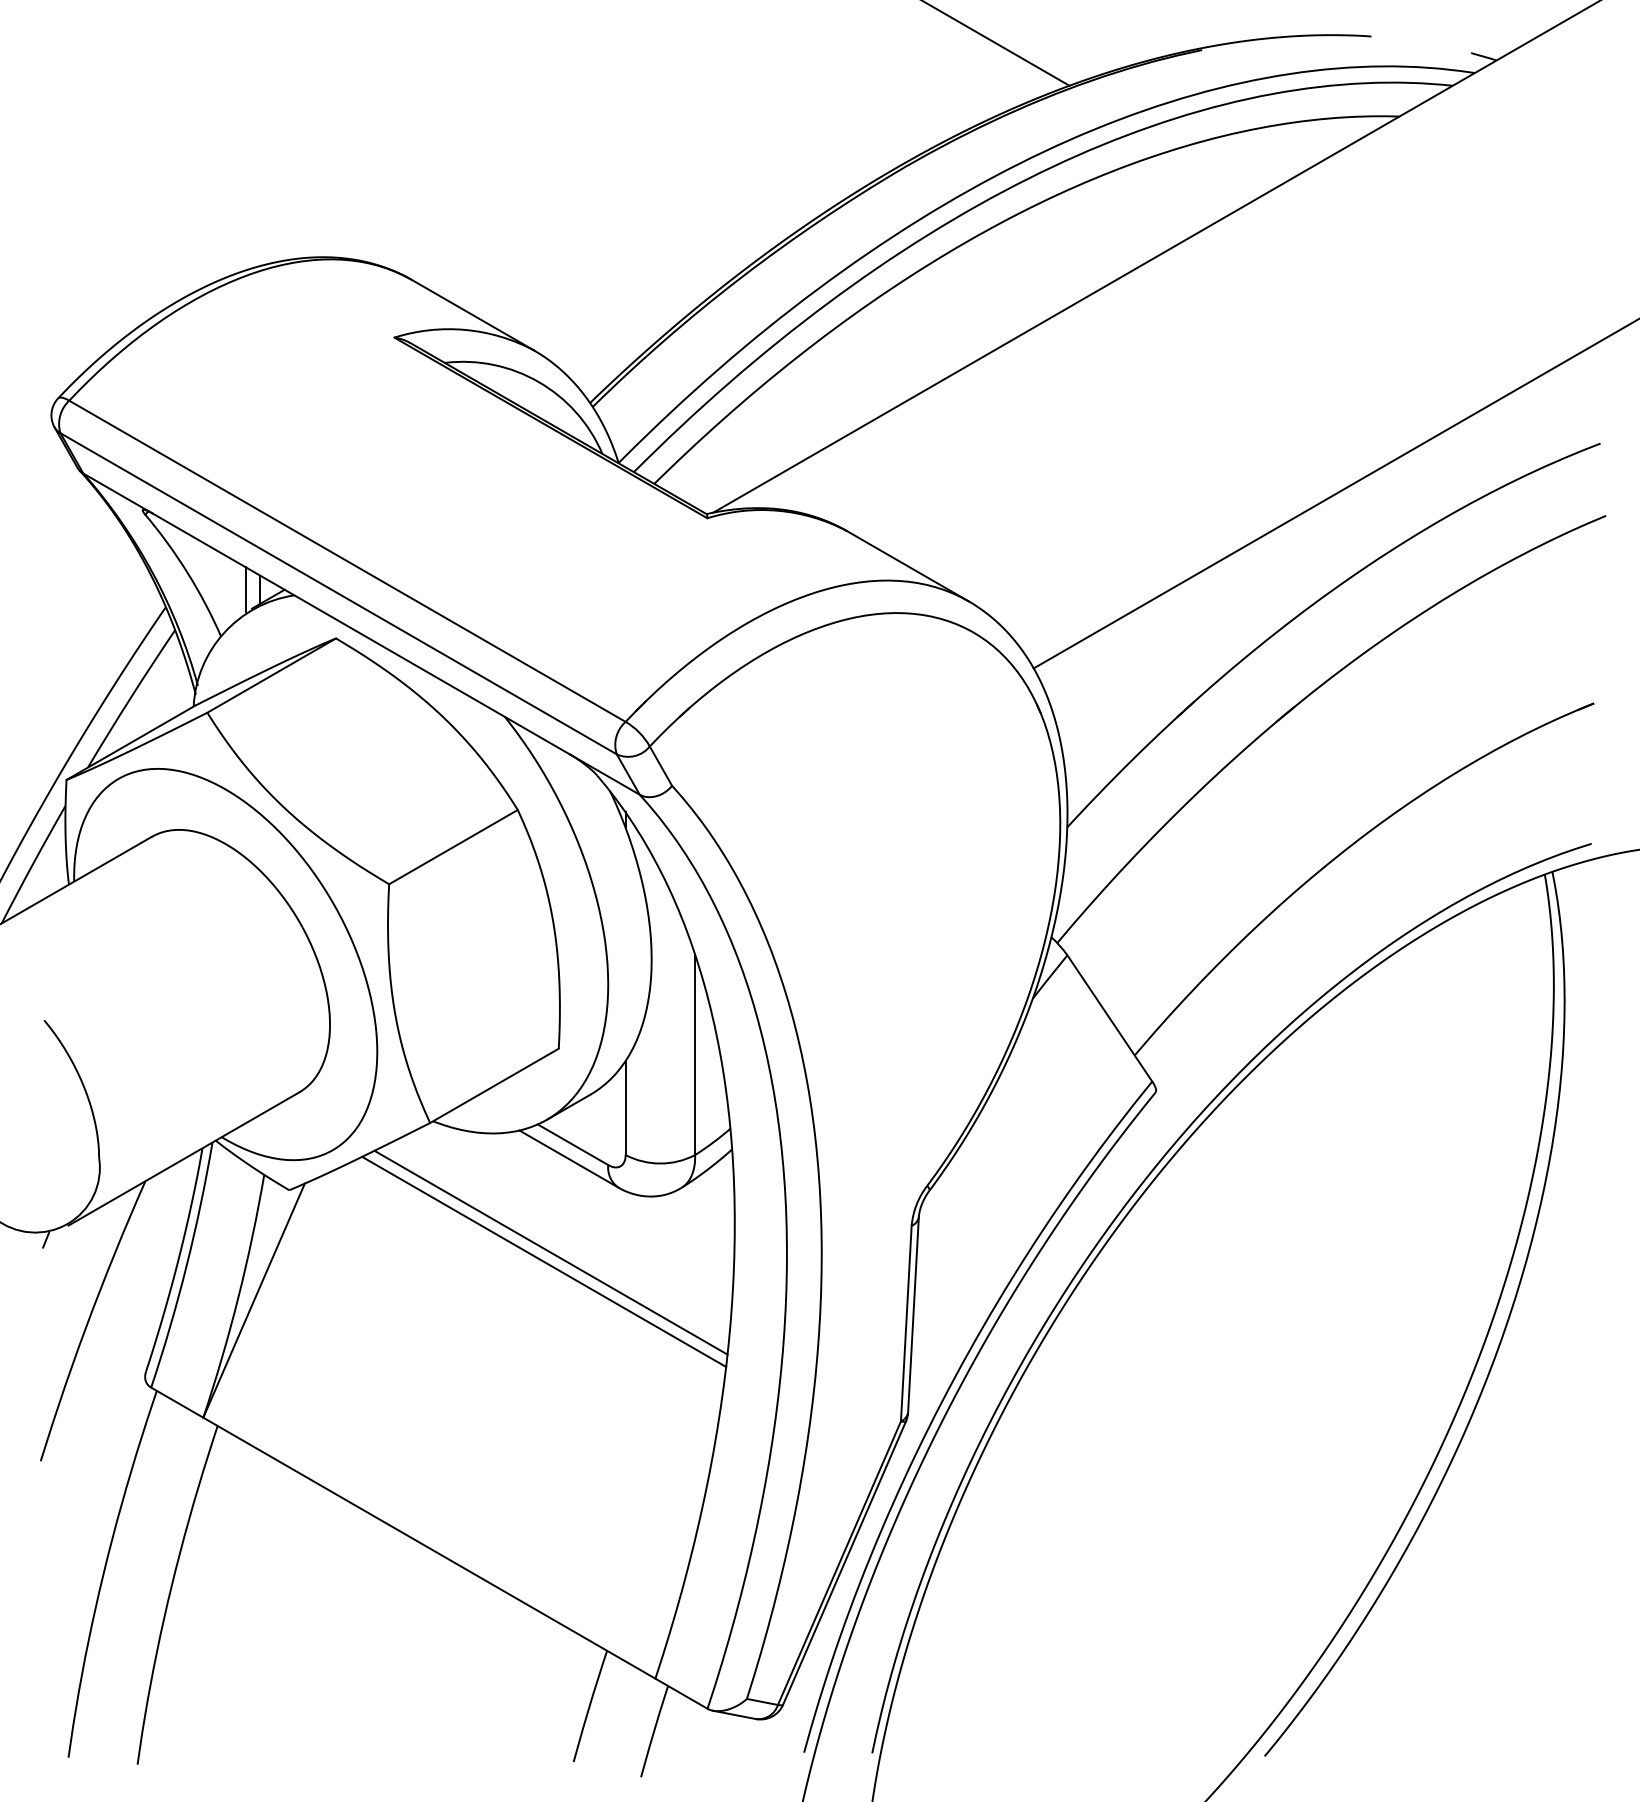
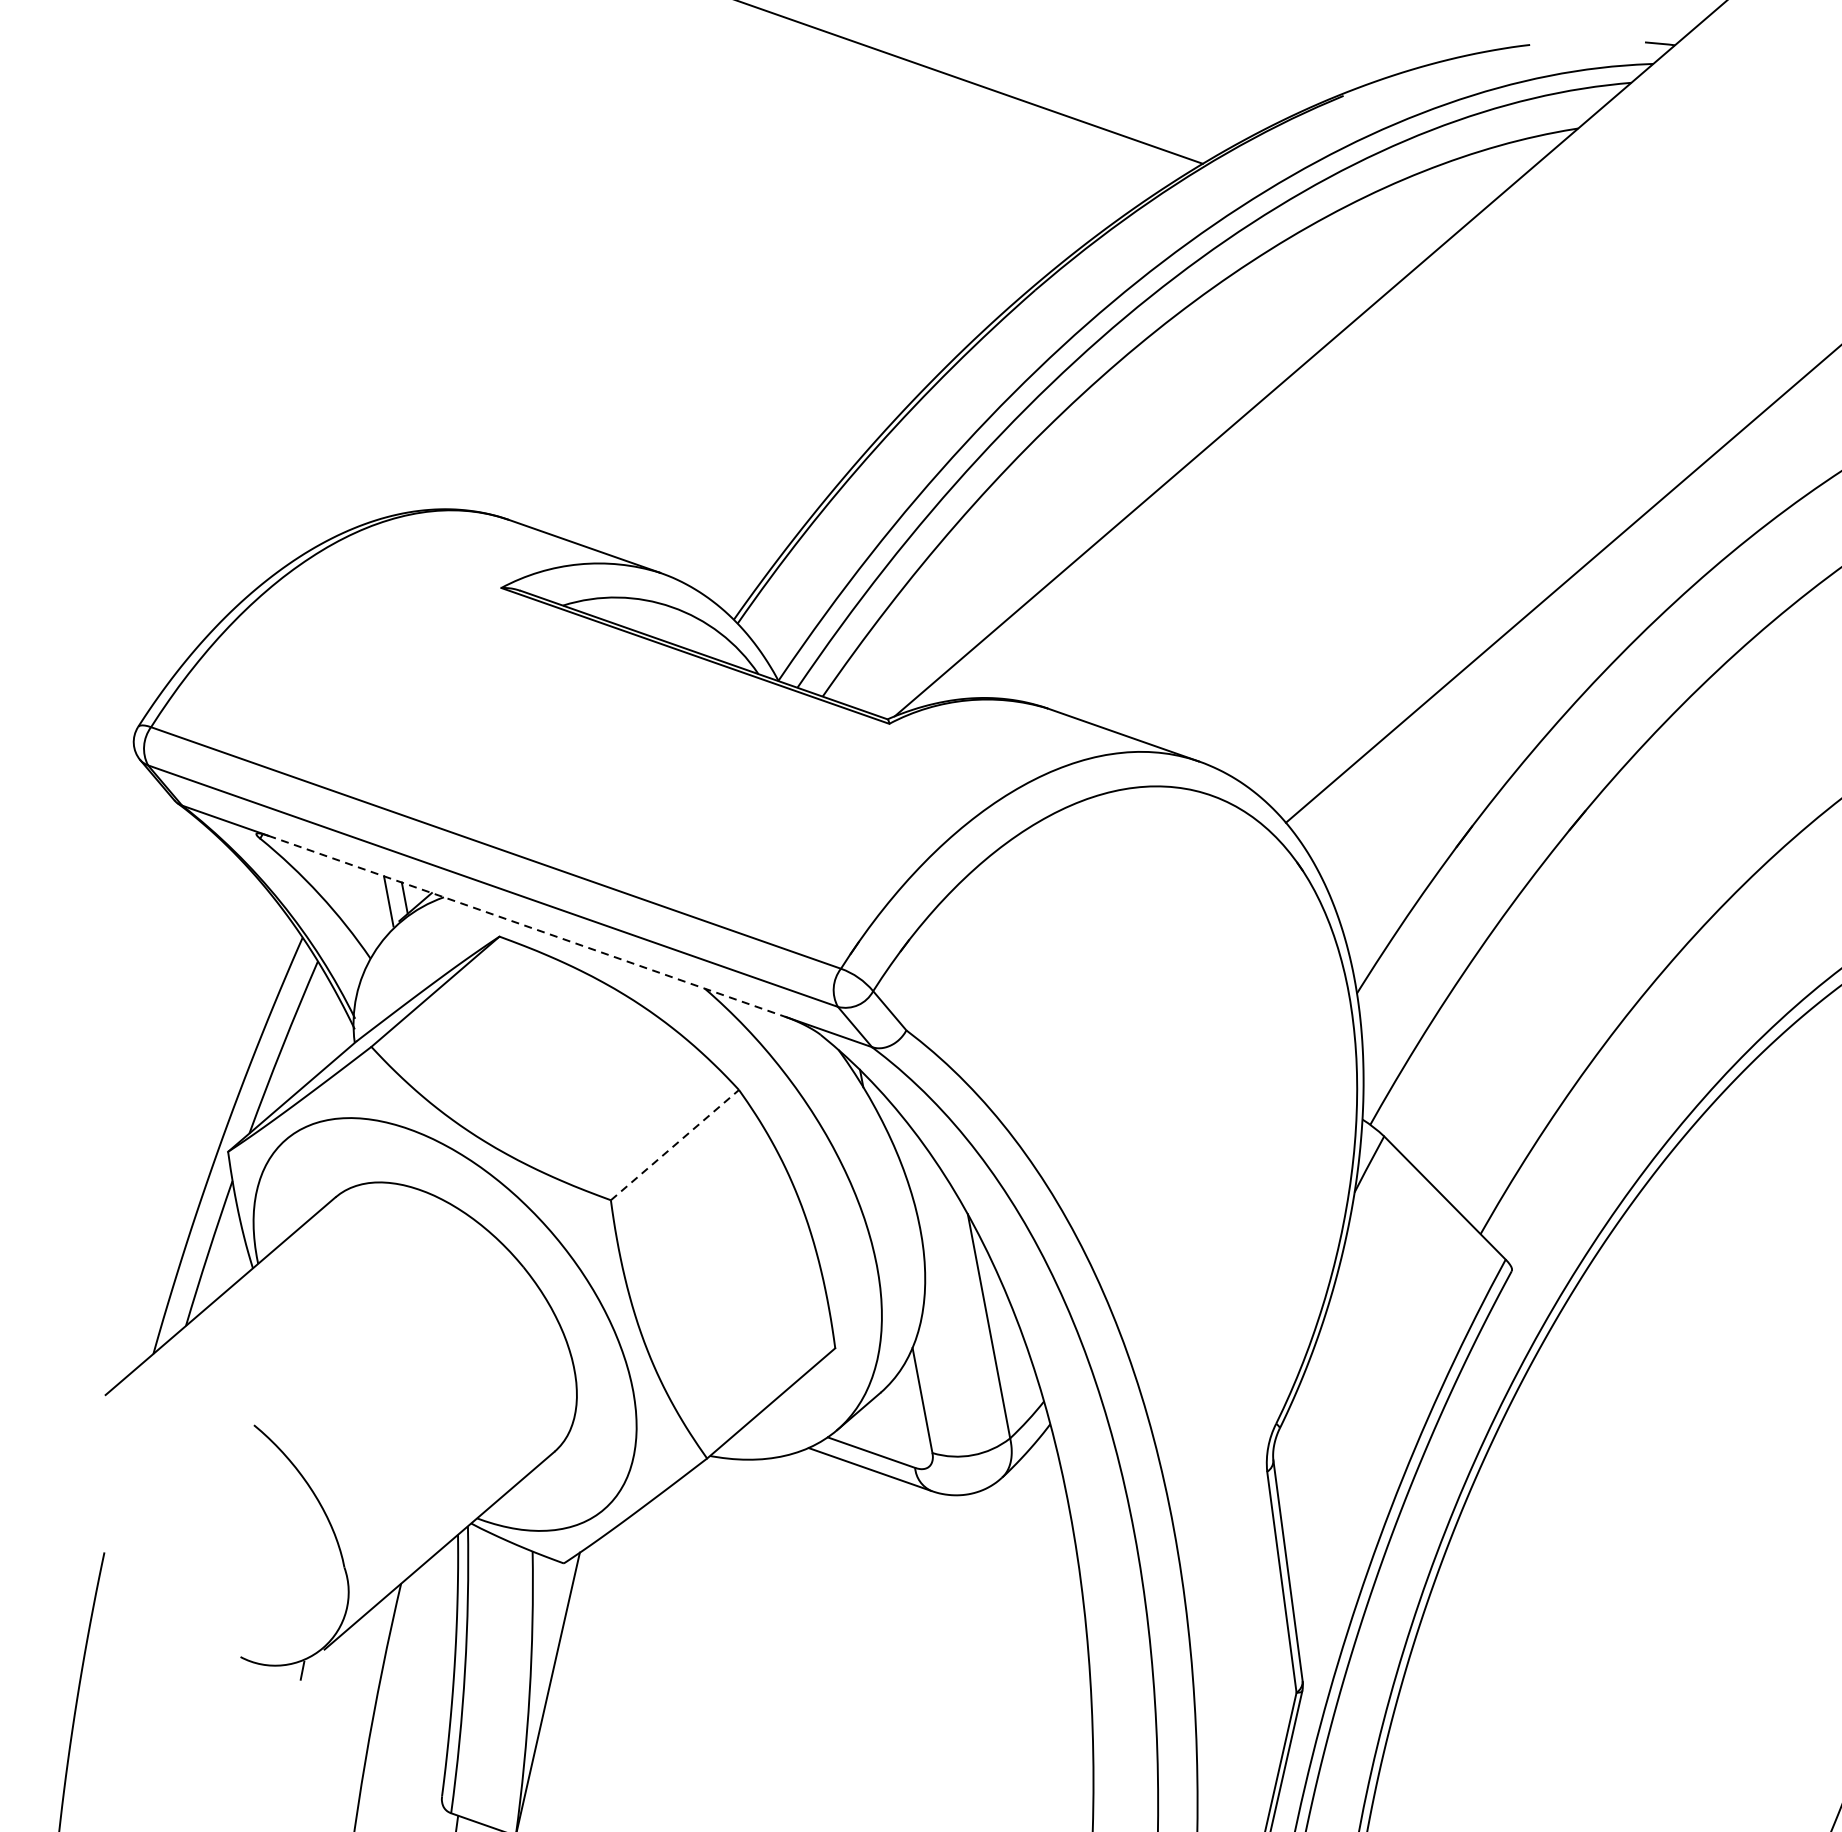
line: (361, 634) -> (527, 926), solid -> dashed
line: (453, 846) -> (674, 1144), solid -> dashed
line: (550, 1252) -> (869, 1577), removed
line: (544, 1261) -> (864, 1589), removed

